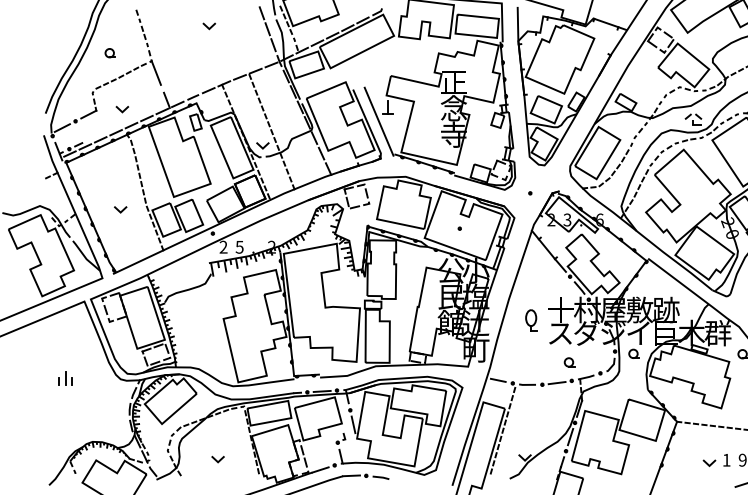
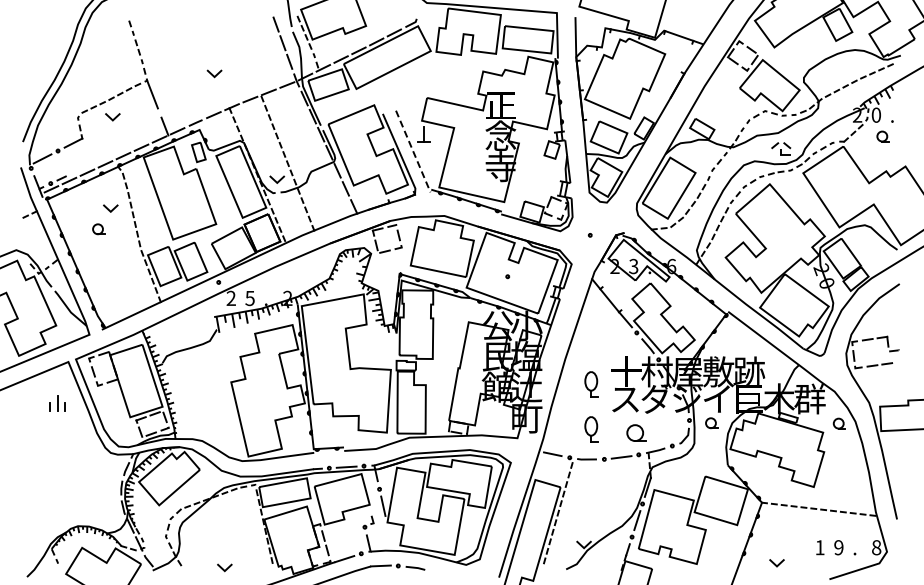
line: (208, 26) -> (213, 74), moved
part: (110, 53) -> (98, 229), moved
line: (121, 109) -> (111, 117), moved
line: (379, 121) -> (413, 151), solid -> dashed
line: (119, 210) -> (109, 209), moved
part: (531, 359) -> (591, 429), added
part: (568, 362) -> (635, 433), size x1.6
part: (65, 378) -> (57, 403), moved
line: (216, 460) -> (223, 568), moved
line: (708, 463) -> (775, 563), moved

